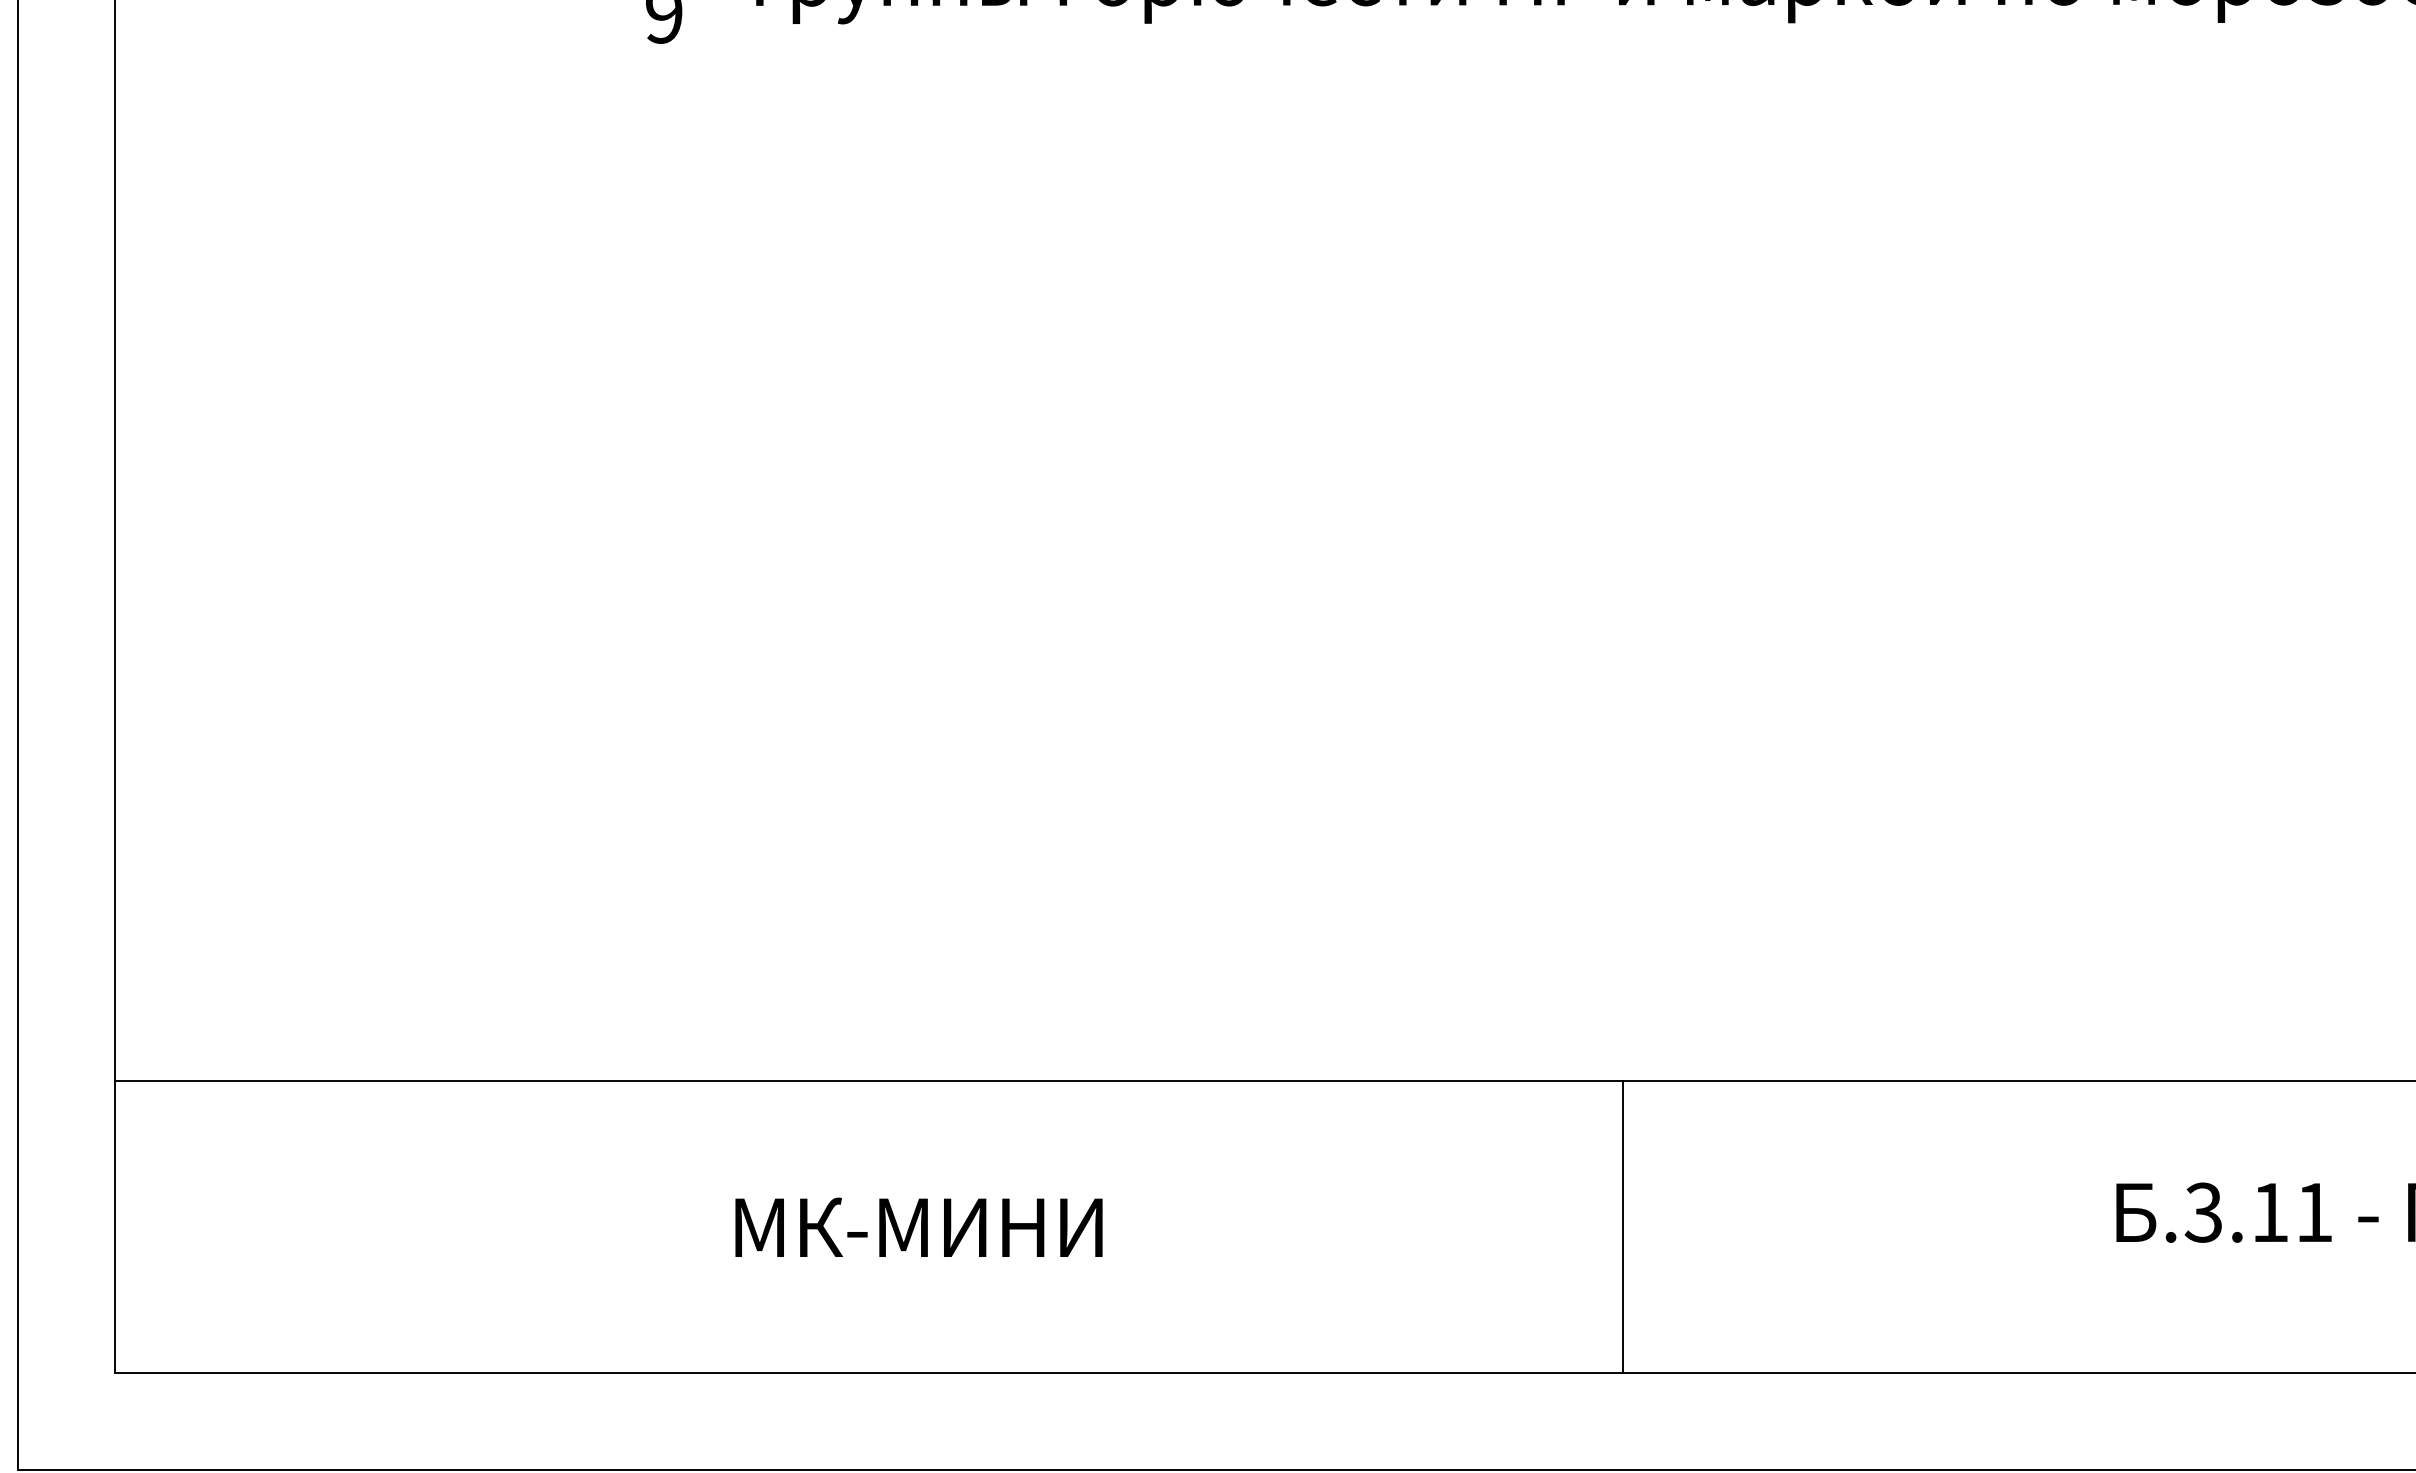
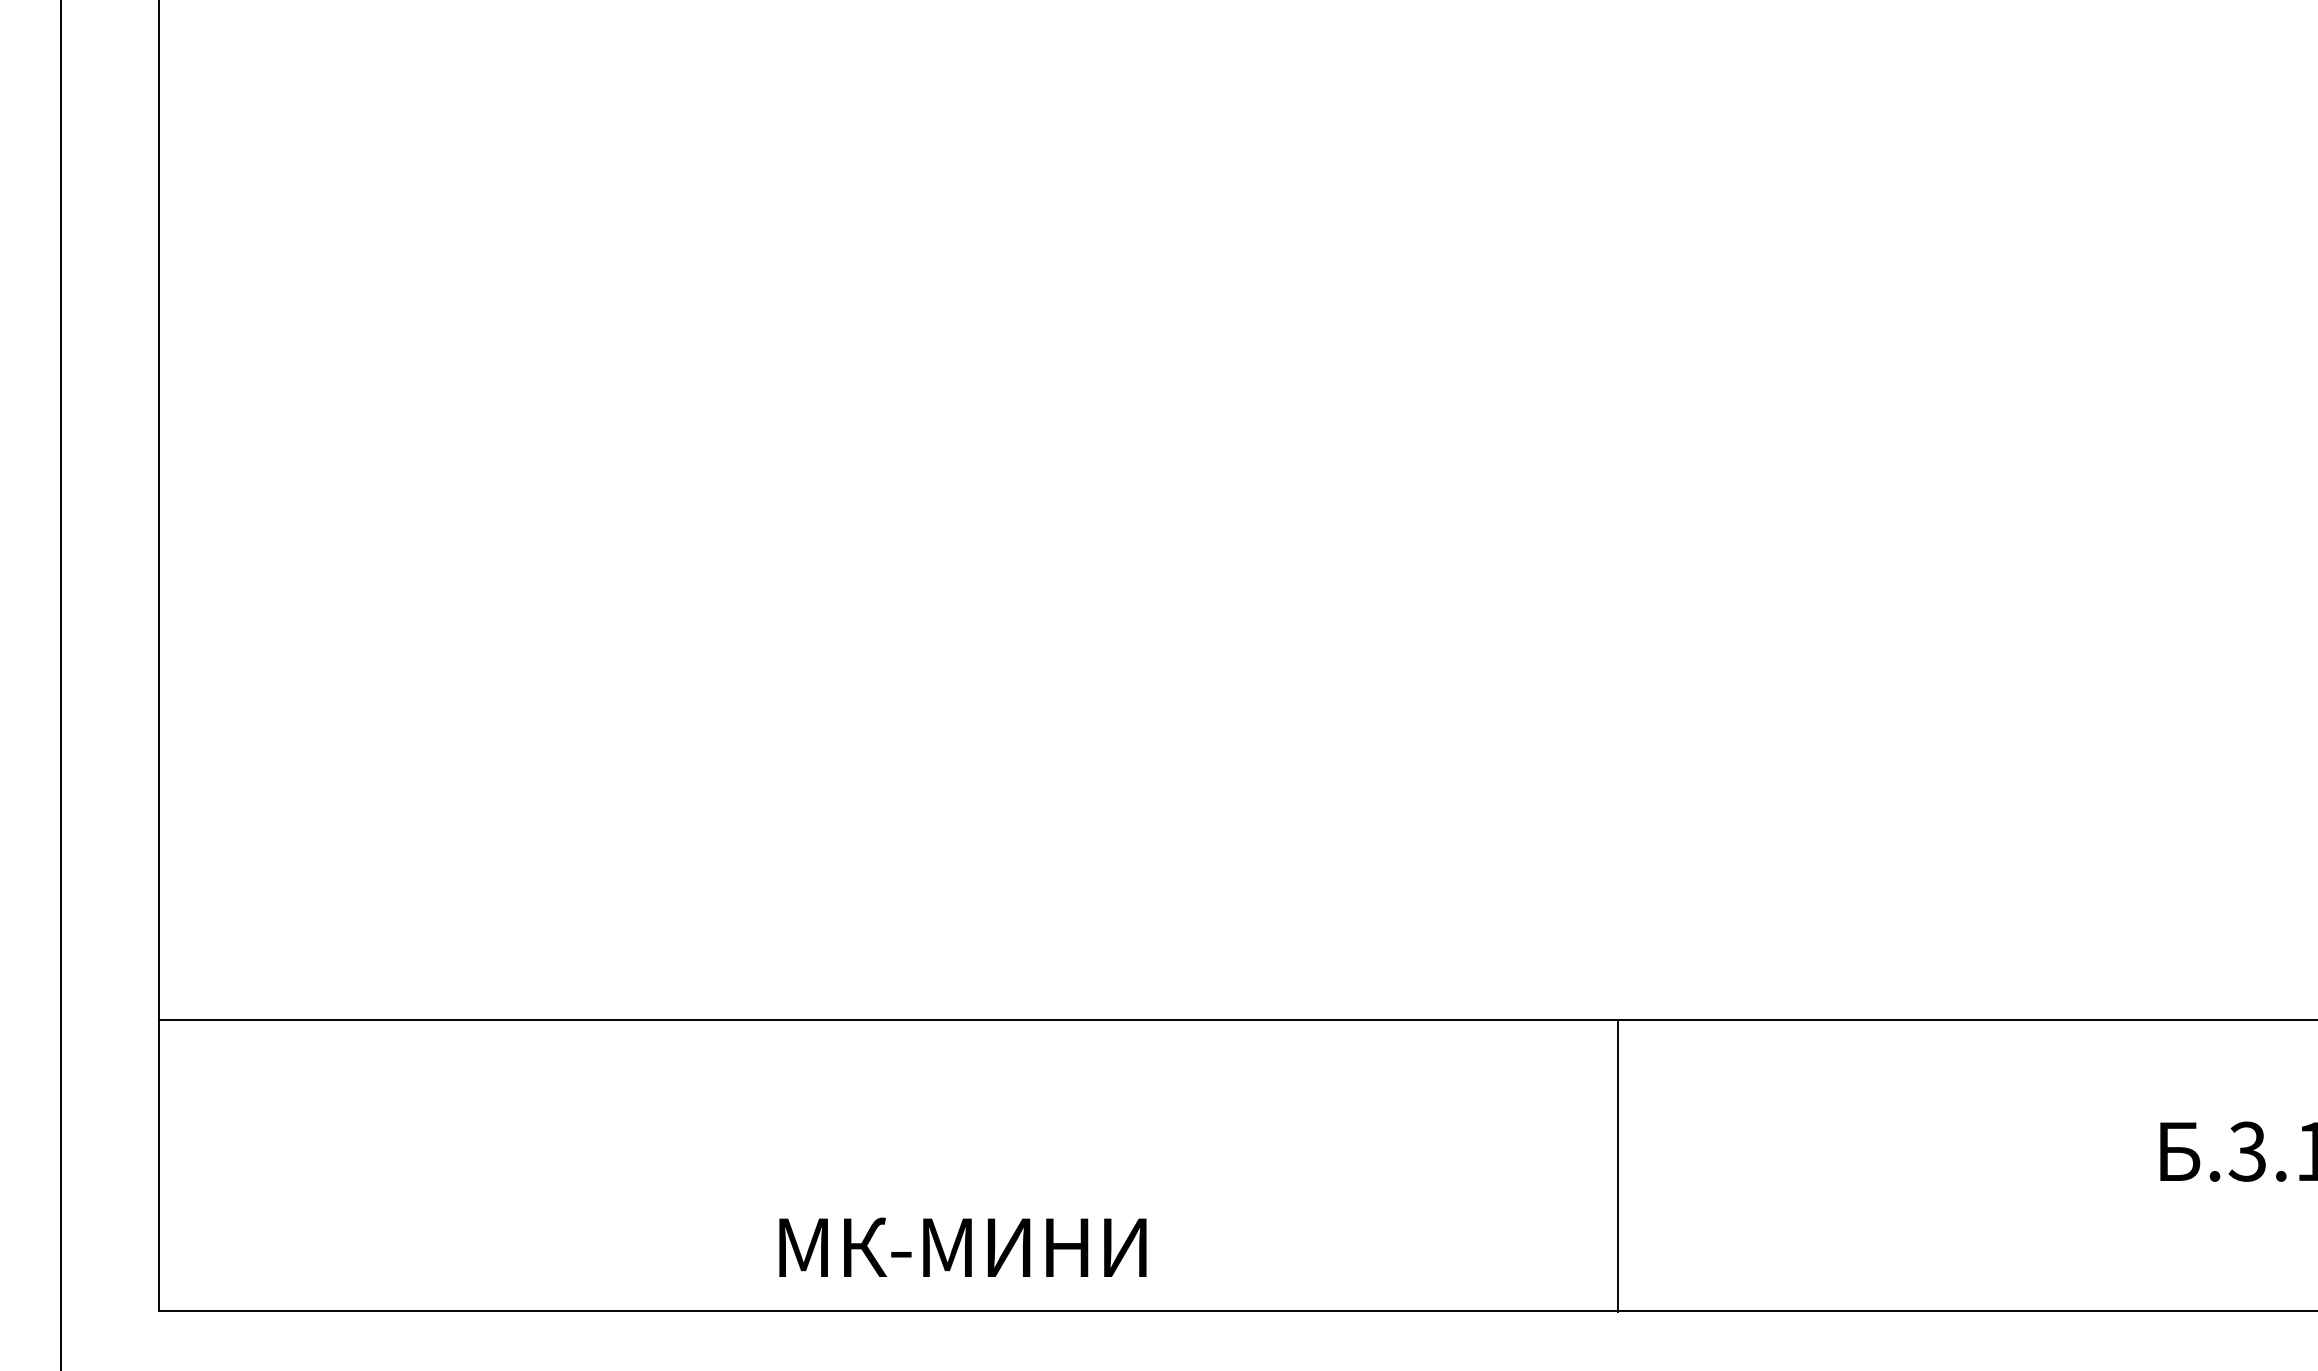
text: (918, 1226) -> (962, 1246), moved
line: (1622, 1226) -> (1617, 1165), moved

